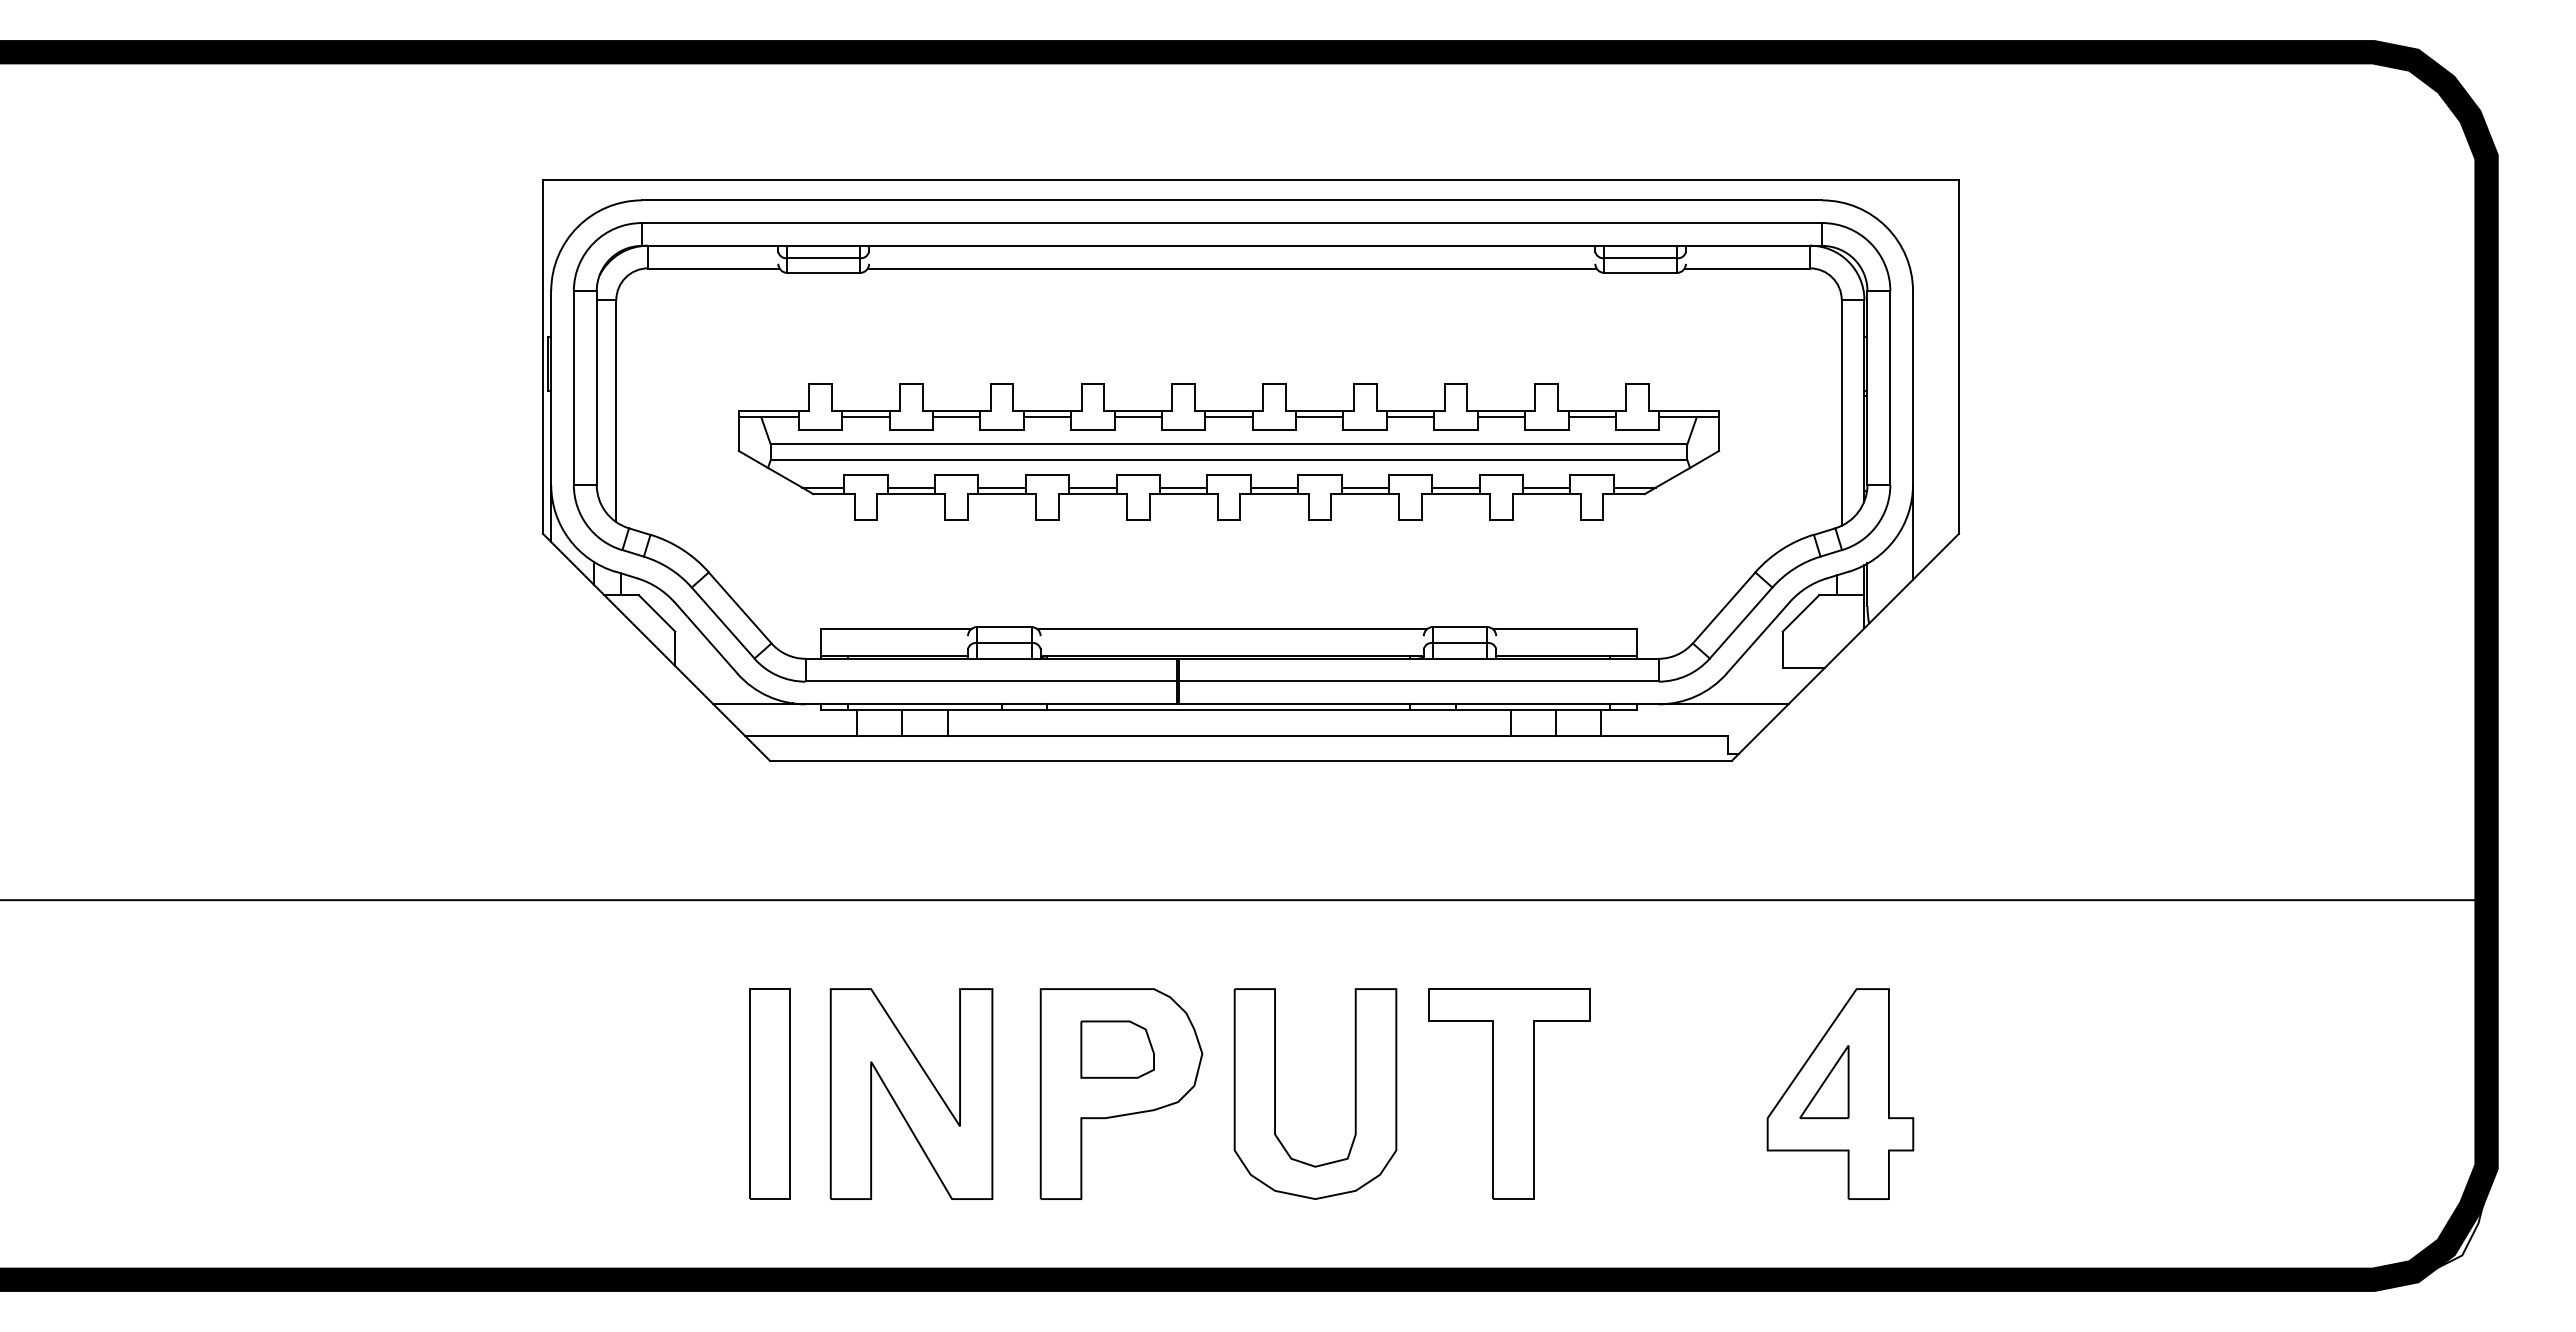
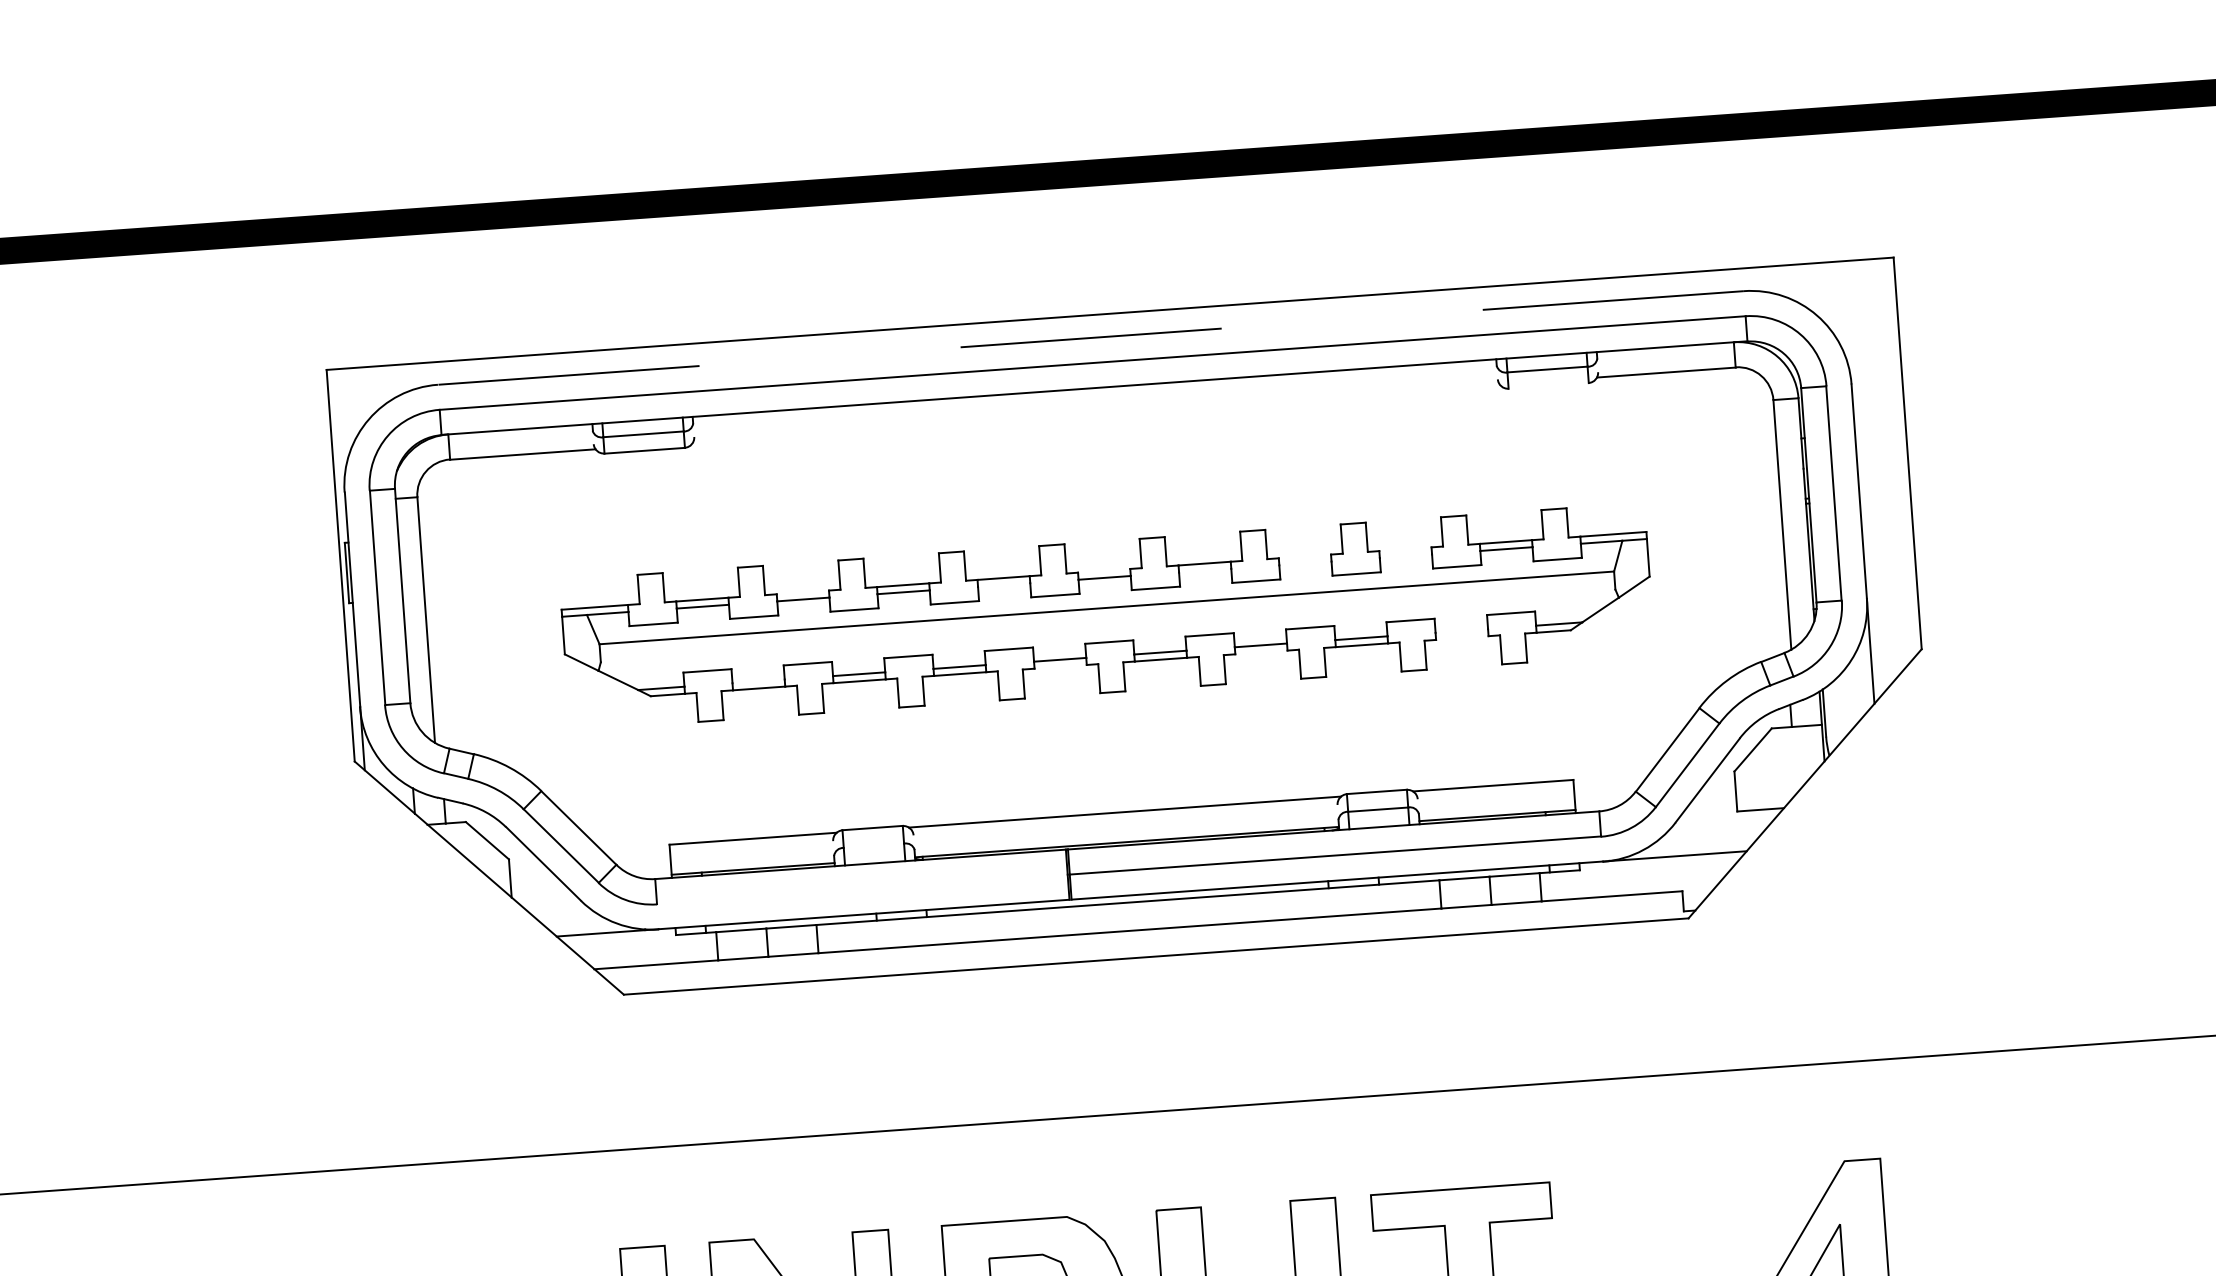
line: (1231, 200) -> (1090, 338), solid -> dashed
line: (1231, 268) -> (1095, 413), removed
line: (1640, 273) -> (1548, 386), removed
line: (956, 410) -> (802, 592), removed
line: (1228, 410) -> (1103, 570), removed
line: (1410, 410) -> (1304, 556), removed
line: (1500, 410) -> (1404, 549), removed
line: (1137, 416) -> (1003, 584), removed
line: (1319, 416) -> (1204, 570), removed
line: (1410, 416) -> (1305, 562), removed
line: (1500, 416) -> (1405, 555), removed
line: (1228, 460) -> (1107, 626), removed
line: (910, 487) -> (757, 681), removed
line: (1546, 487) -> (1461, 630), removed
line: (1183, 494) -> (1060, 667), removed
line: (1364, 494) -> (1260, 652), removed
line: (1546, 494) -> (1462, 638), removed
line: (1004, 643) -> (874, 846), removed
line: (990, 681) -> (861, 889), removed

